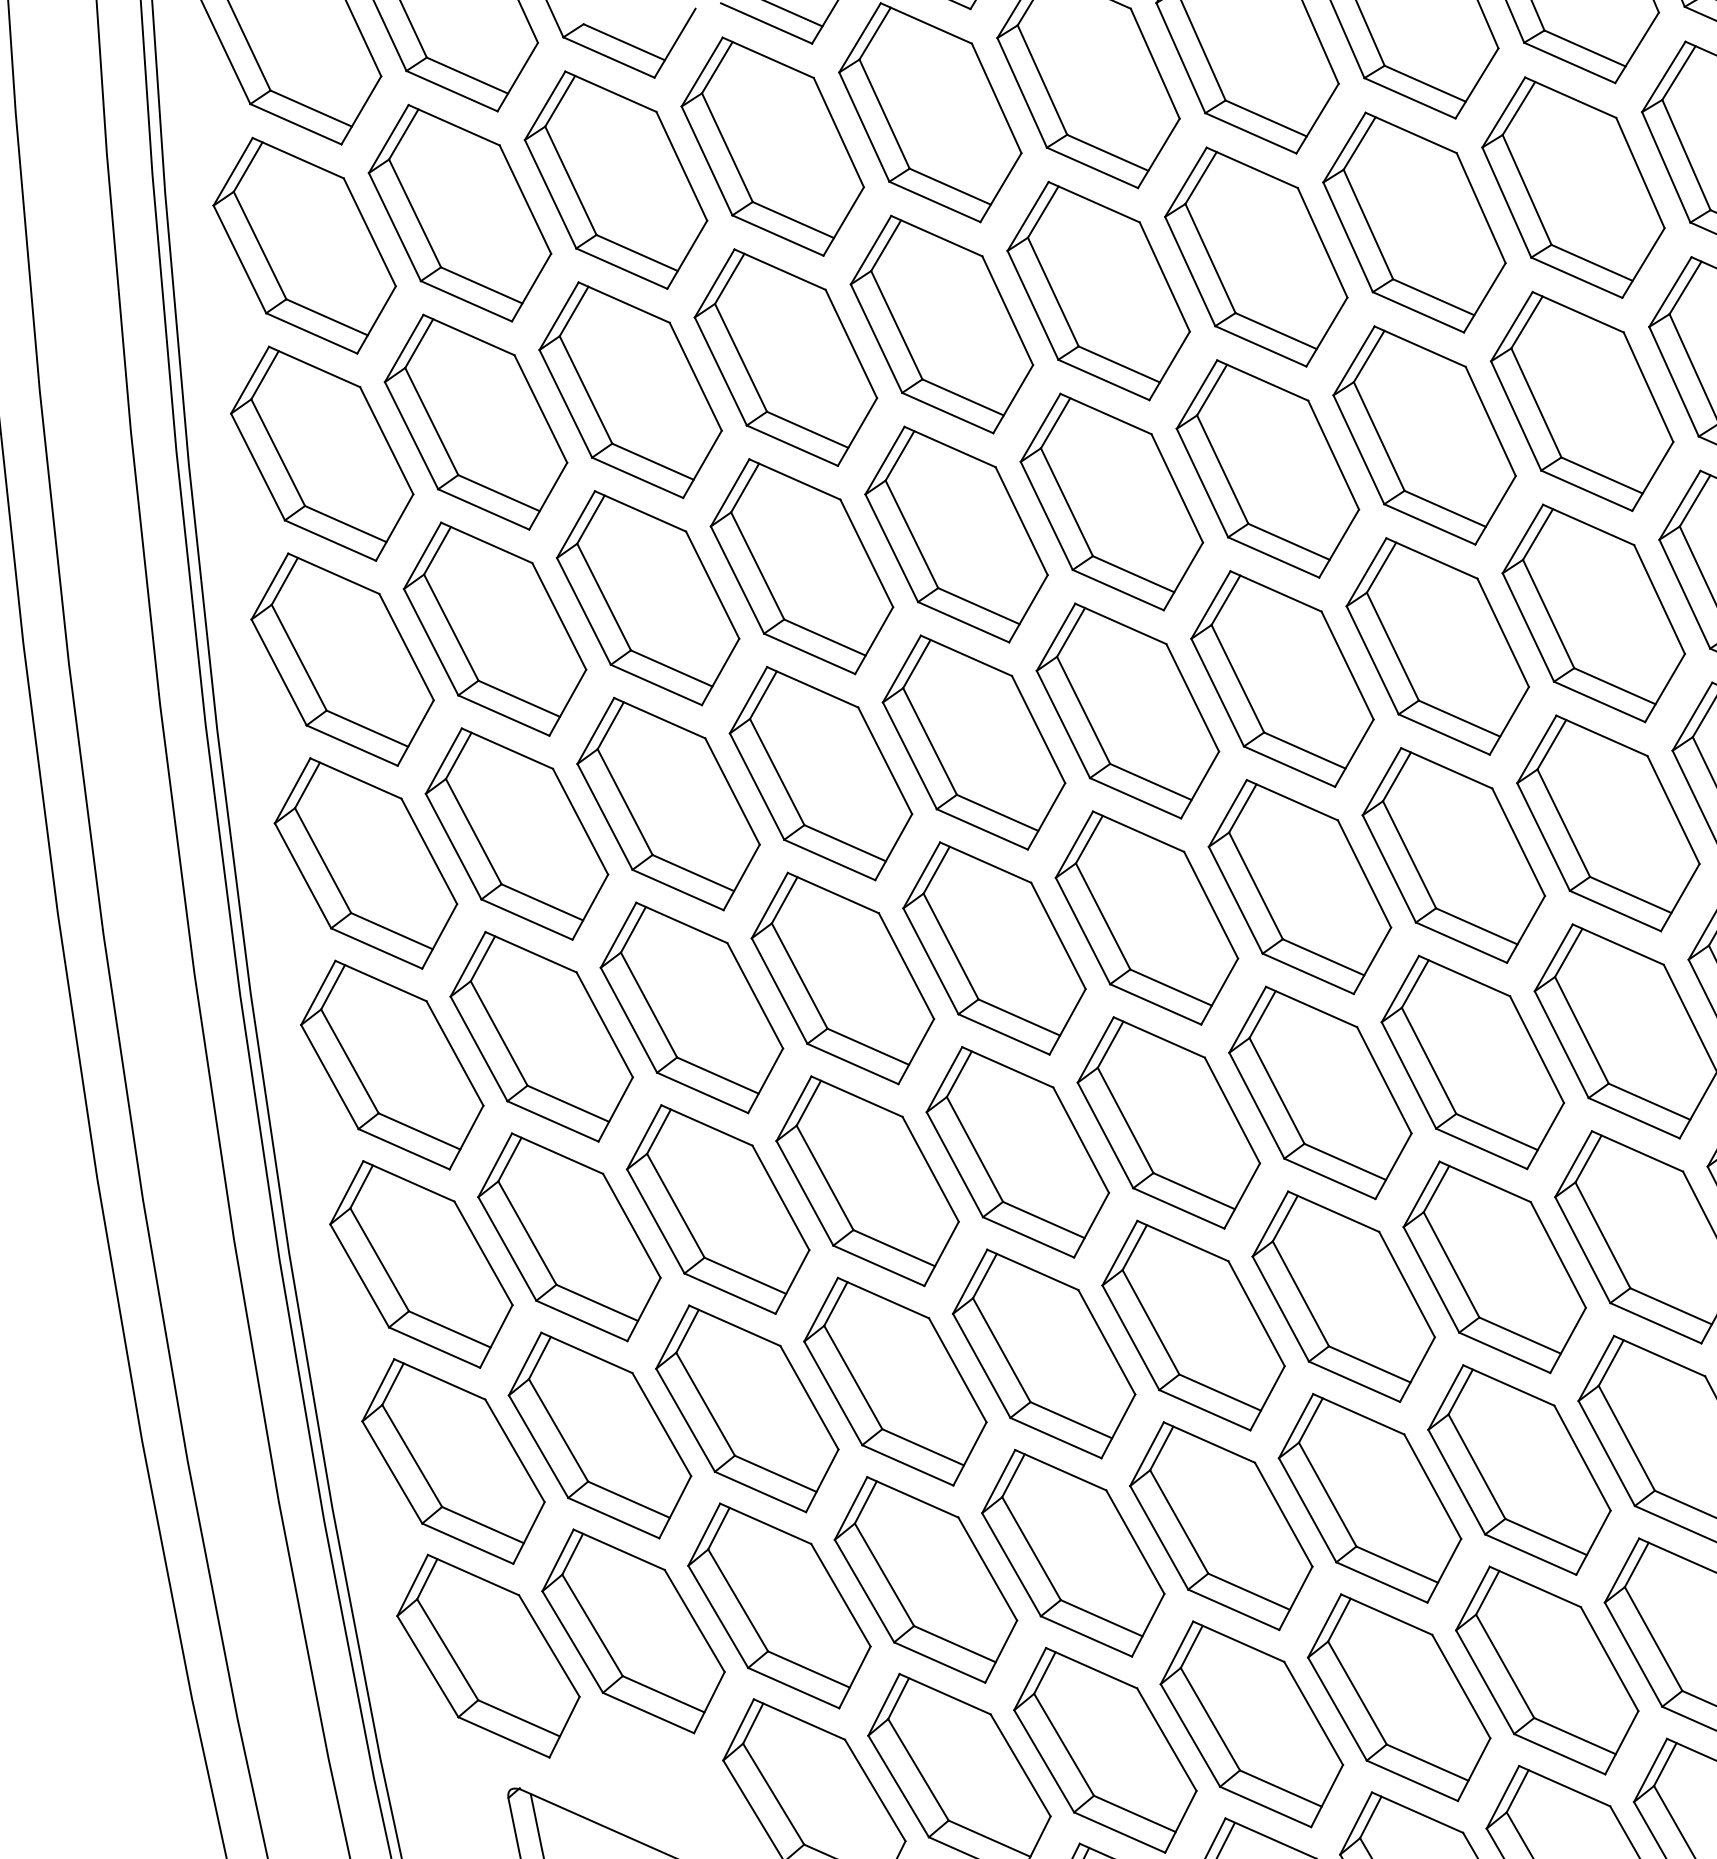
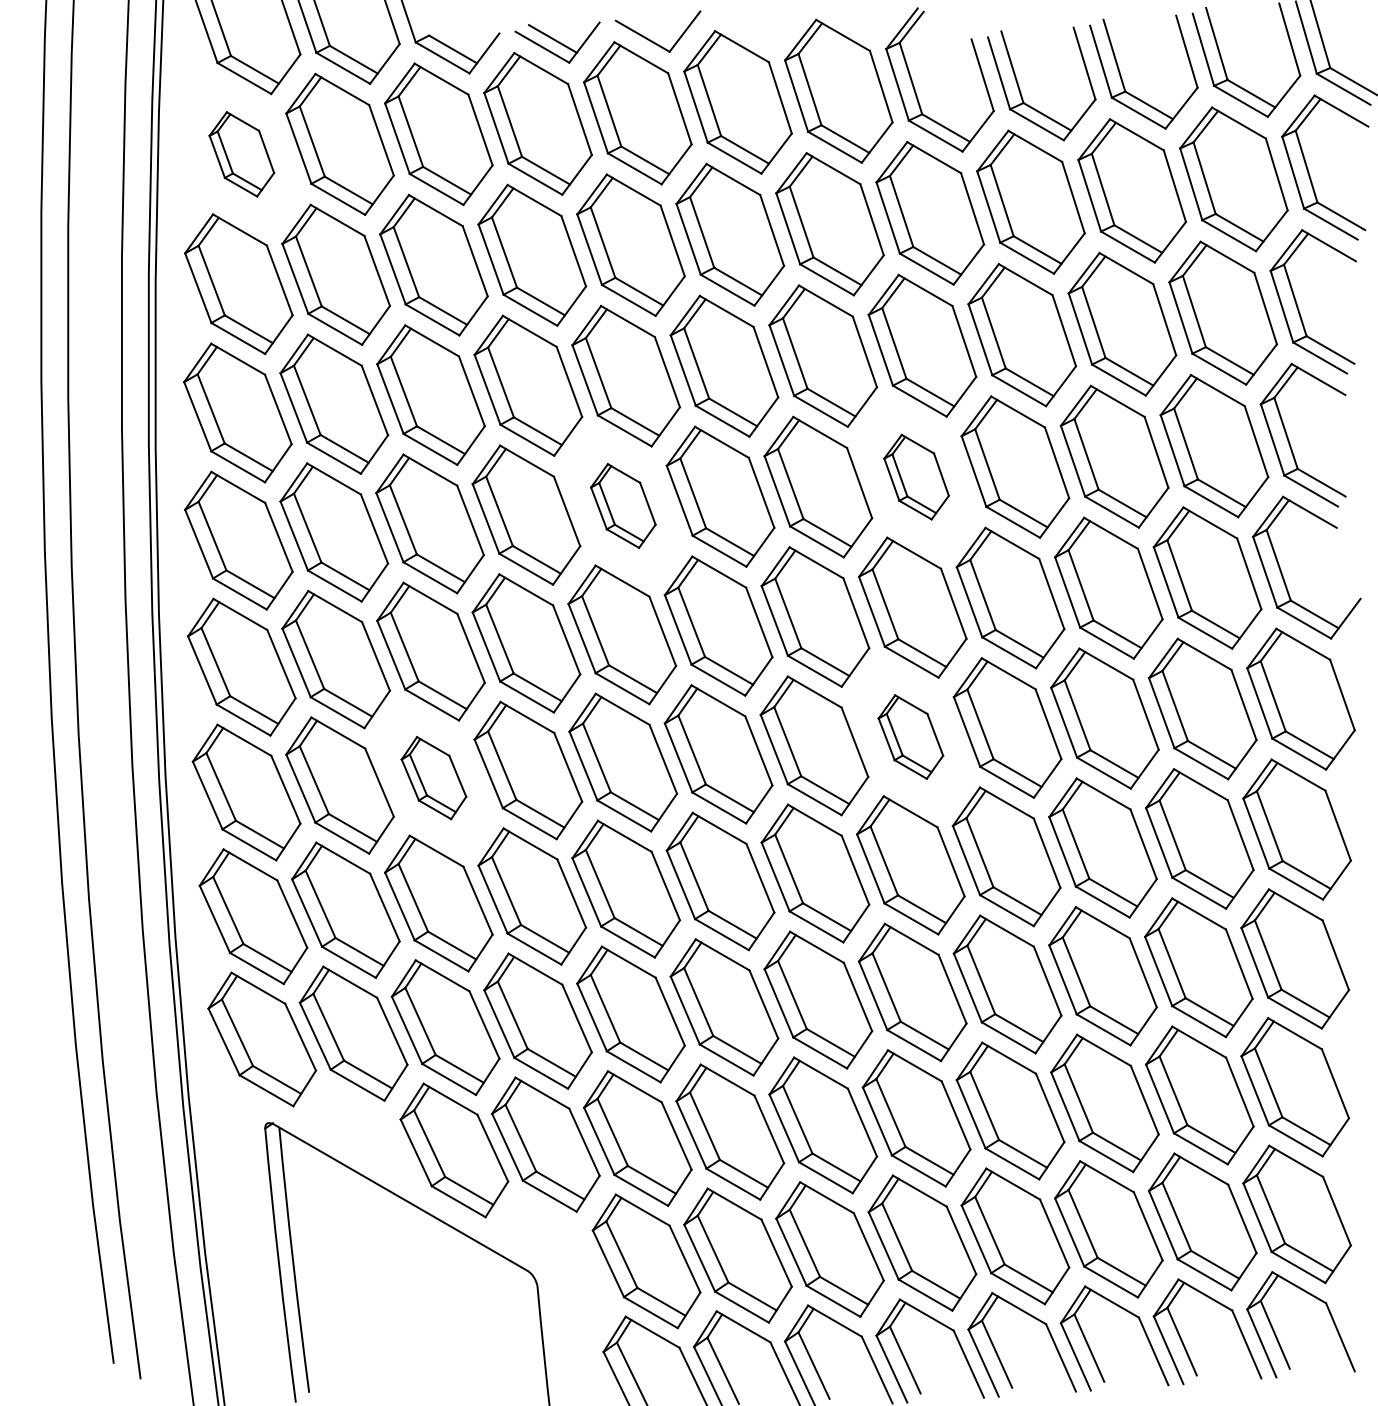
part: (304, 246) -> (241, 154), size x0.6
part: (1437, 645) -> (916, 476), size x0.6
part: (974, 741) -> (623, 505), size x0.6
part: (1472, 1061) -> (910, 736), size x0.6
part: (717, 1208) -> (433, 777), size x0.6

